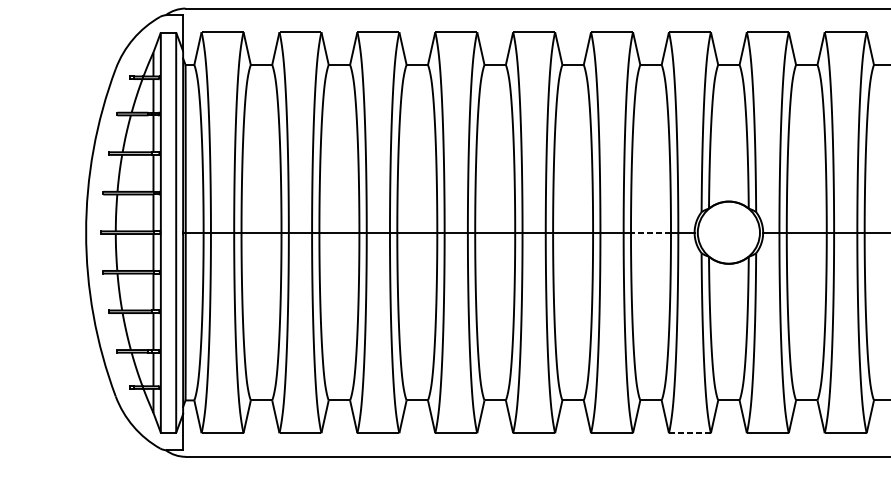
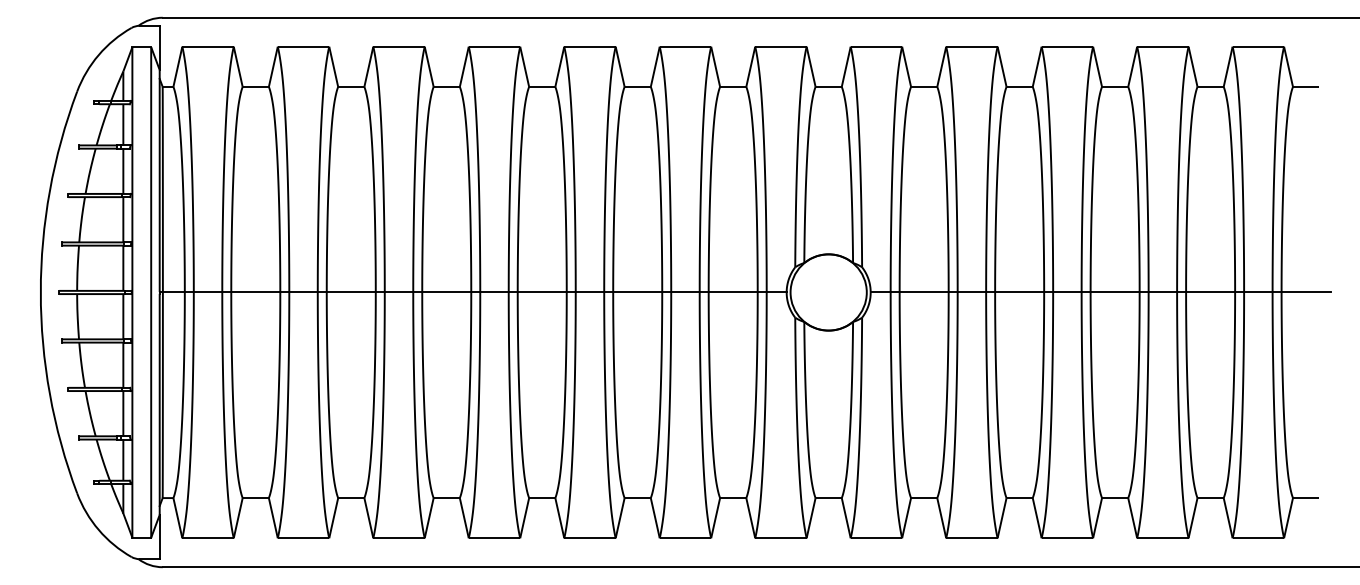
line: (651, 232) -> (733, 292), dashed -> solid
line: (689, 433) -> (780, 538), dashed -> solid

